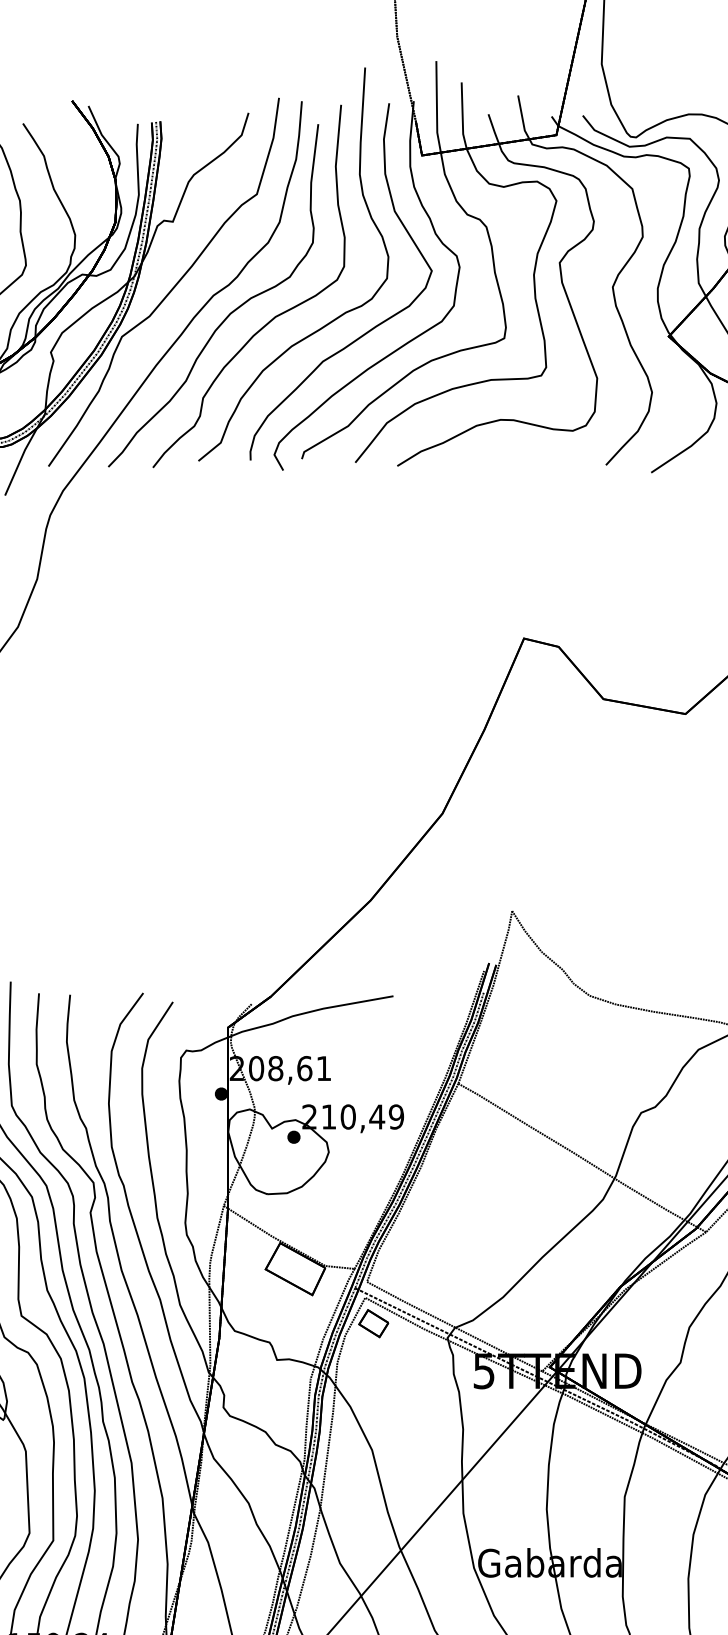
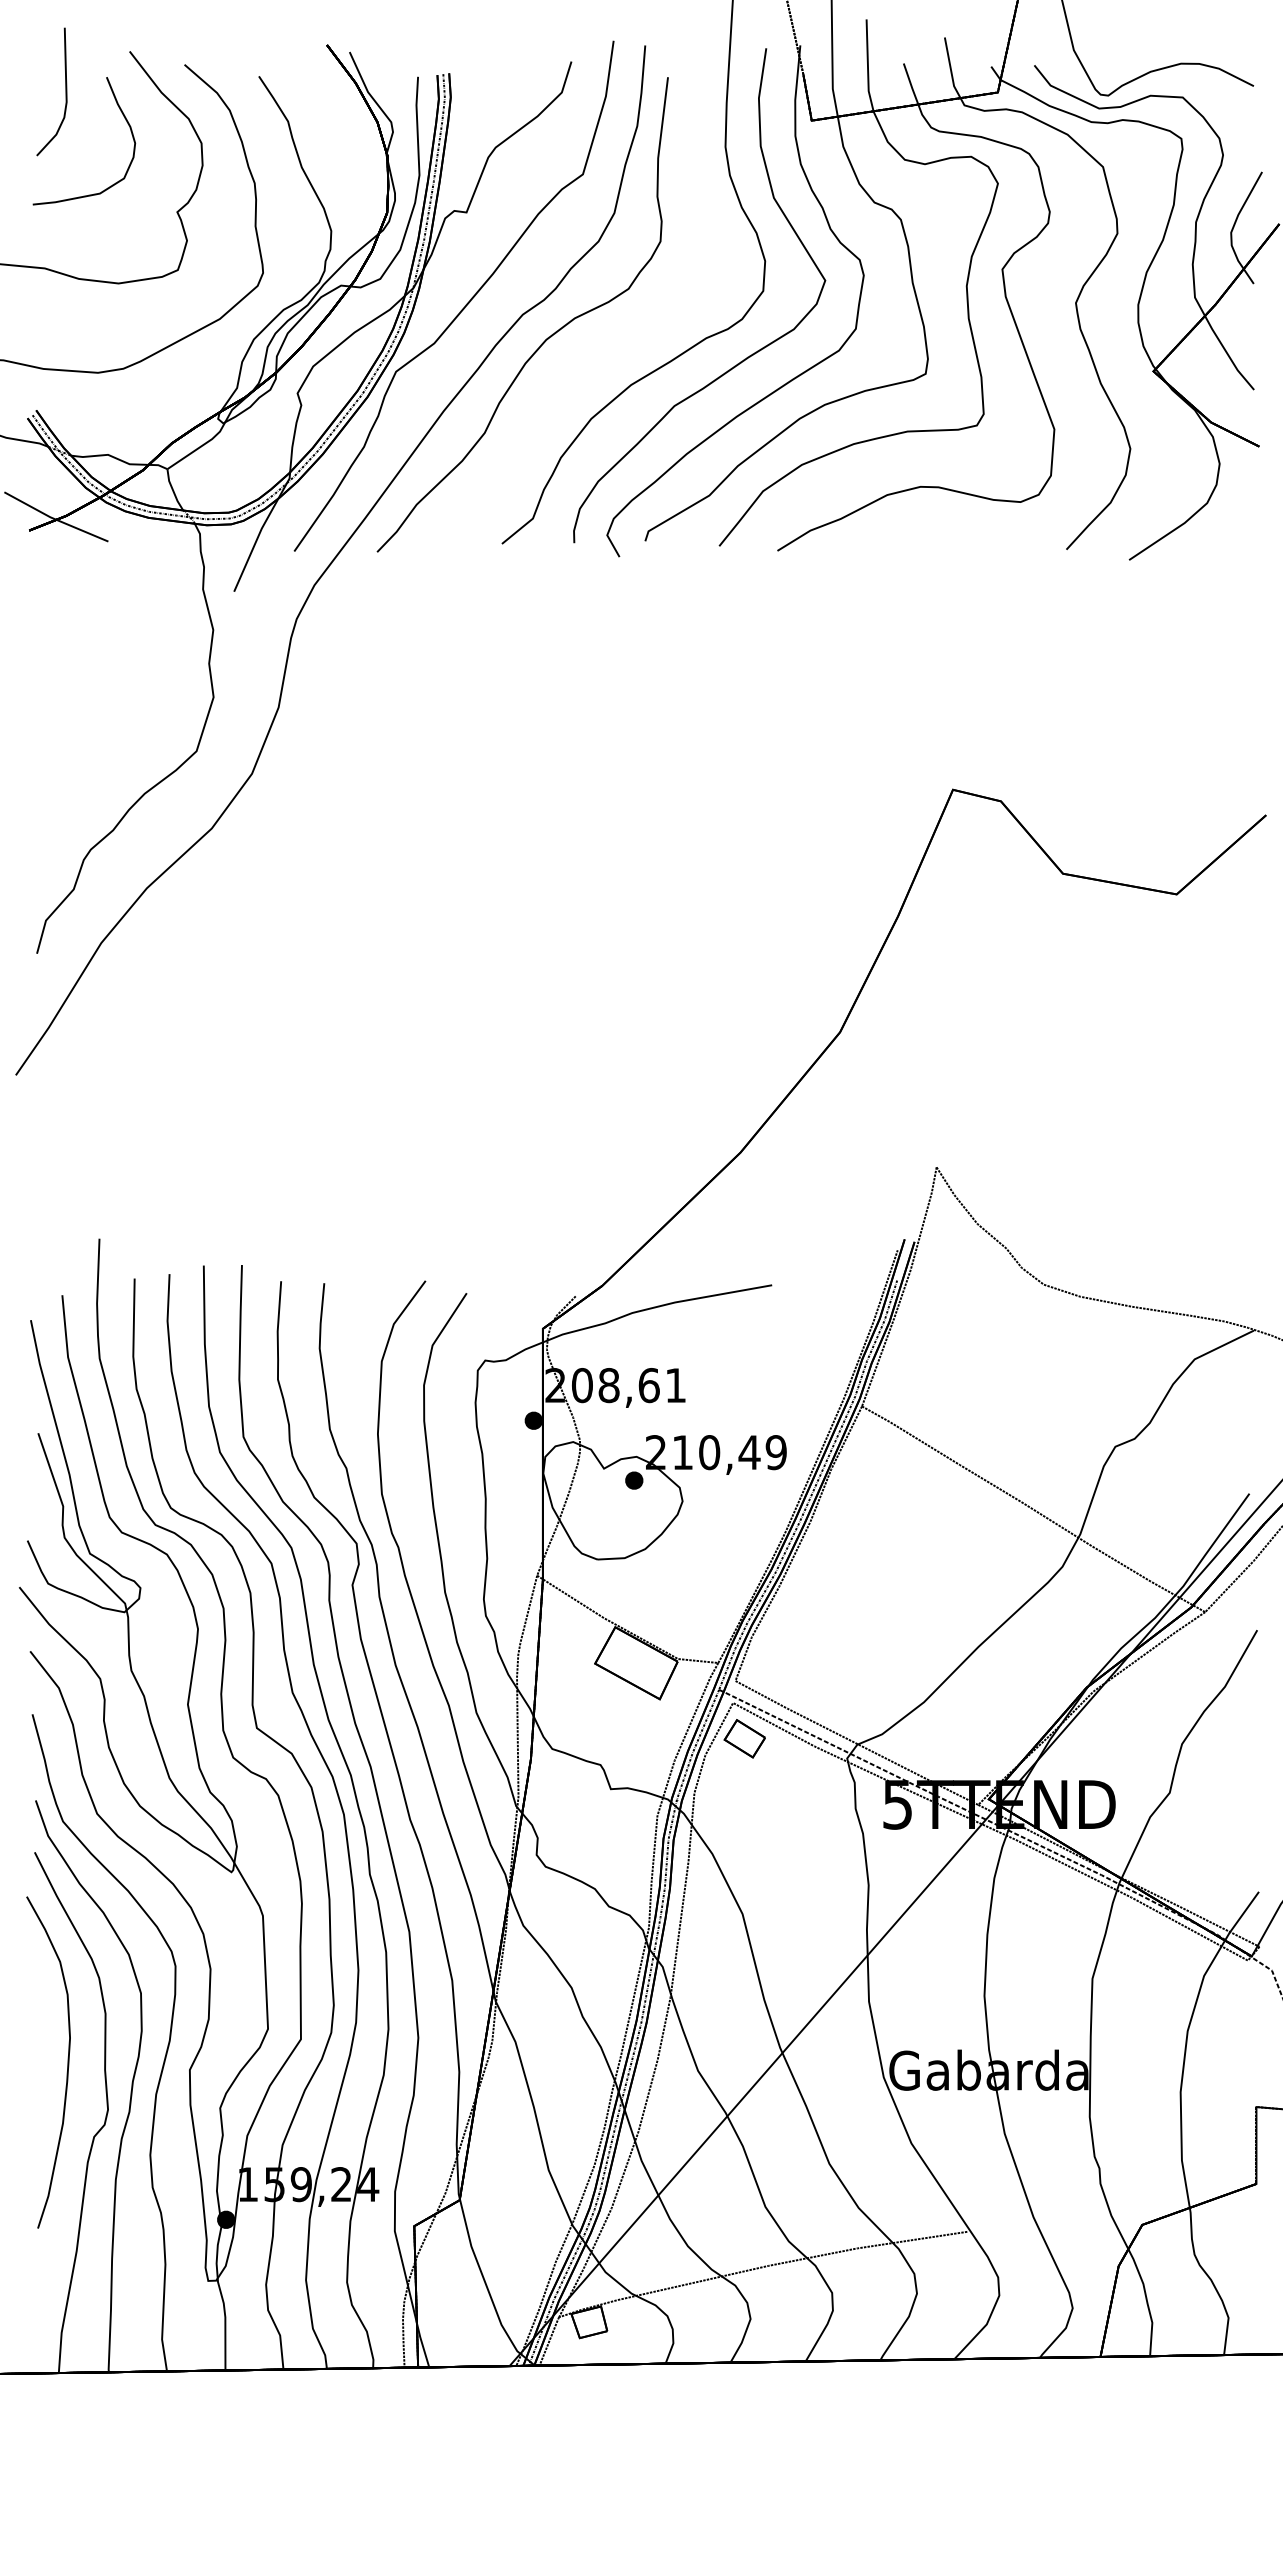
curve: (273, 317) -> (605, 345), removed

